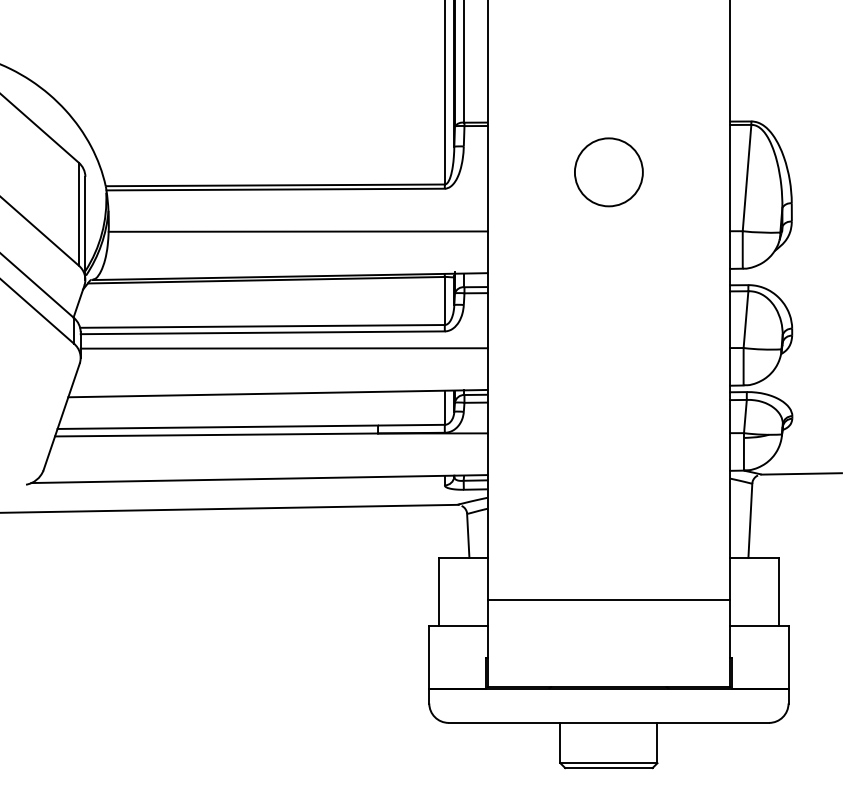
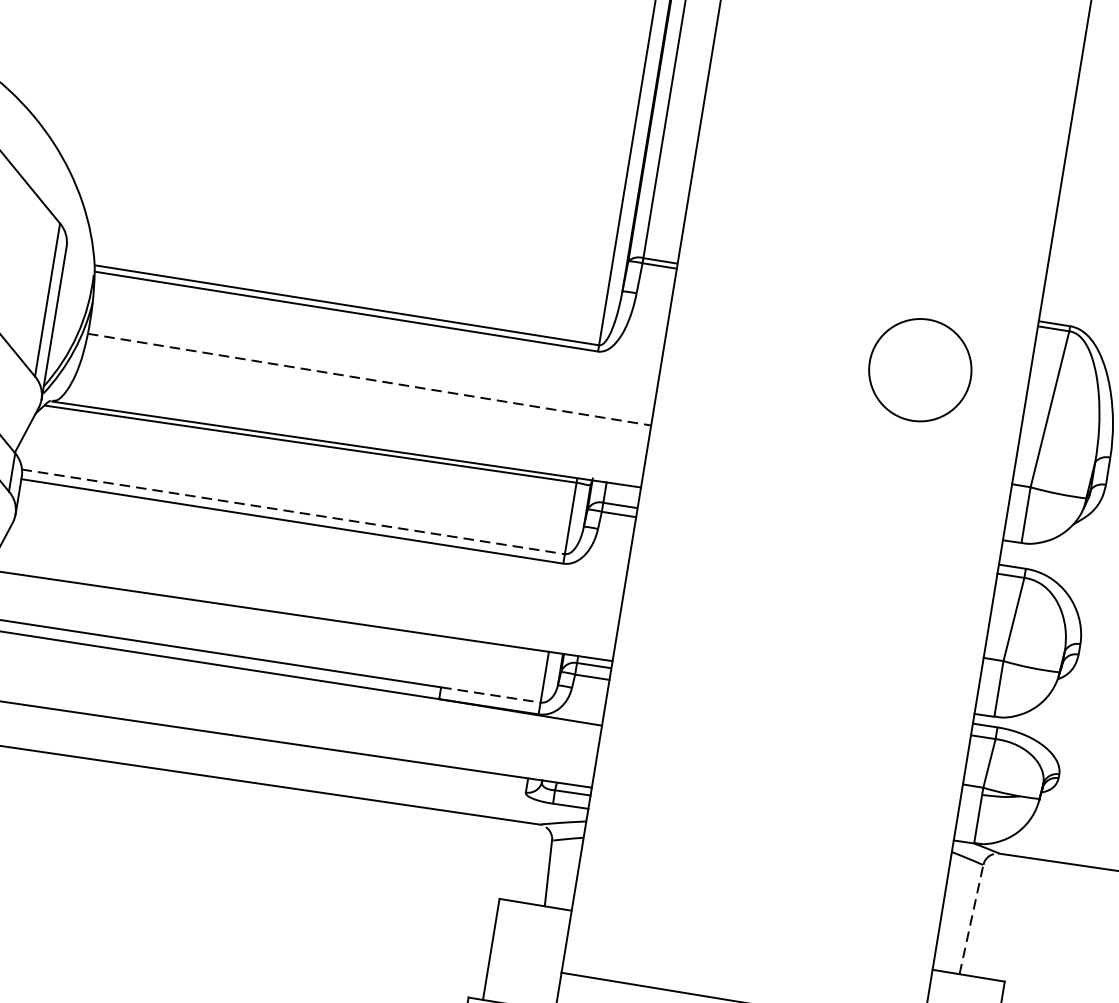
circle: (608, 172) -> (919, 370), moved
line: (298, 231) -> (370, 379), solid -> dashed
line: (262, 326) -> (293, 511), solid -> dashed
line: (283, 348) -> (319, 549), removed
line: (411, 425) -> (490, 695), solid -> dashed
line: (750, 520) -> (971, 919), solid -> dashed

